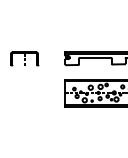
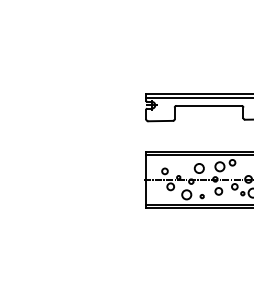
part: (24, 58) -> (60, 107), removed

